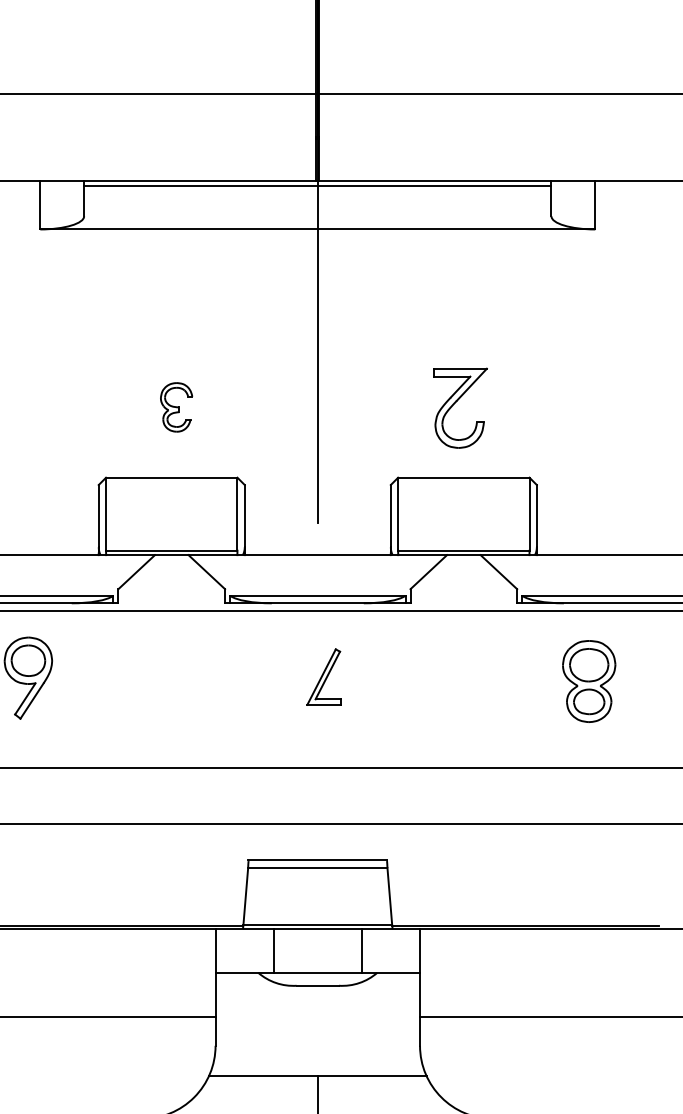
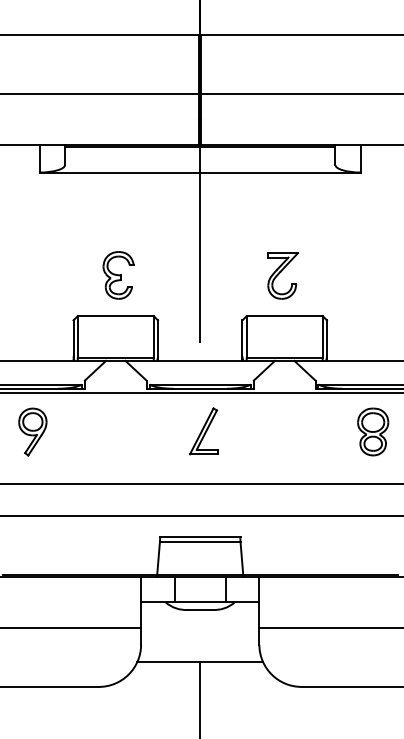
part: (176, 407) -> (118, 275), size x1.67
part: (323, 677) -> (203, 431), size x1.43
part: (589, 680) -> (373, 431), moved

